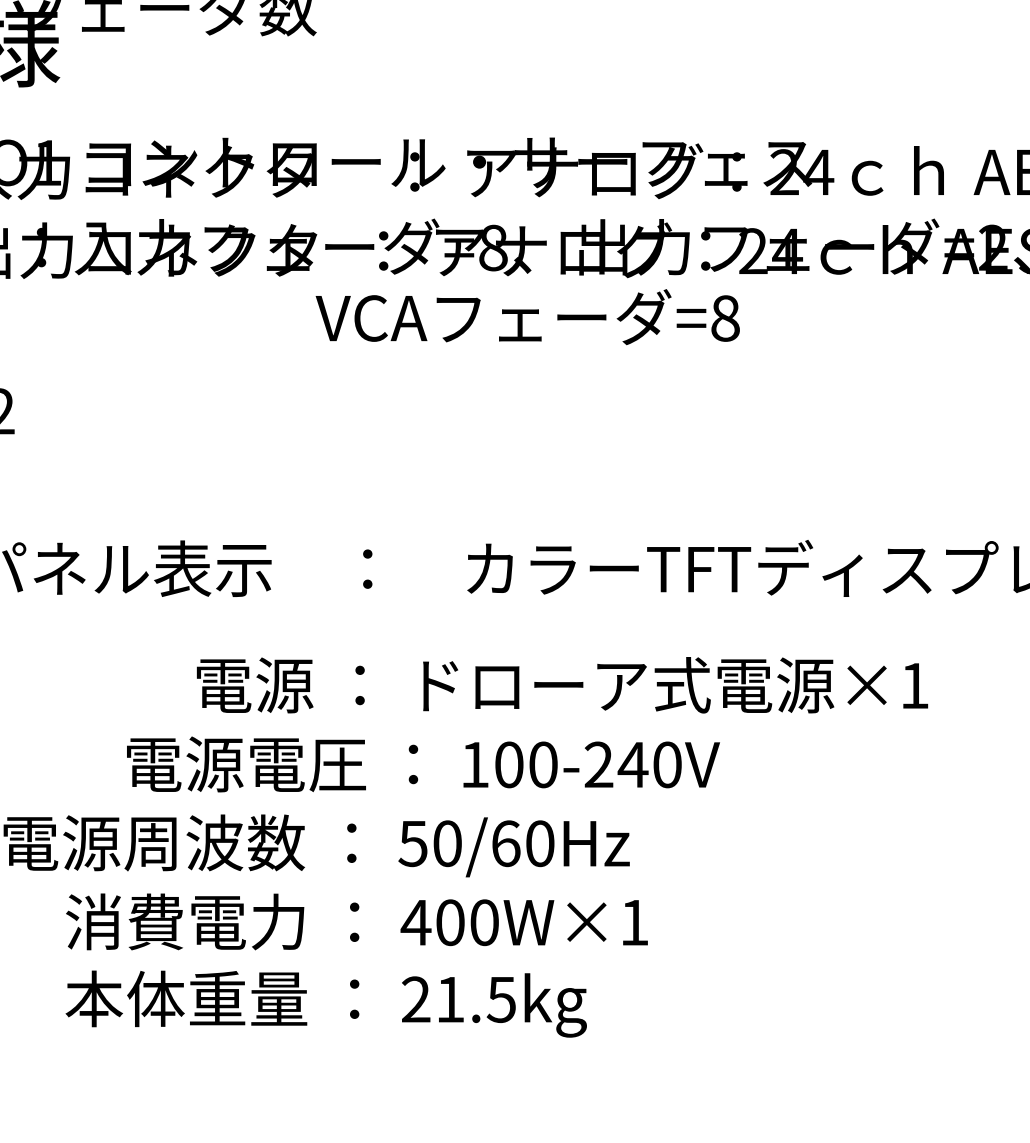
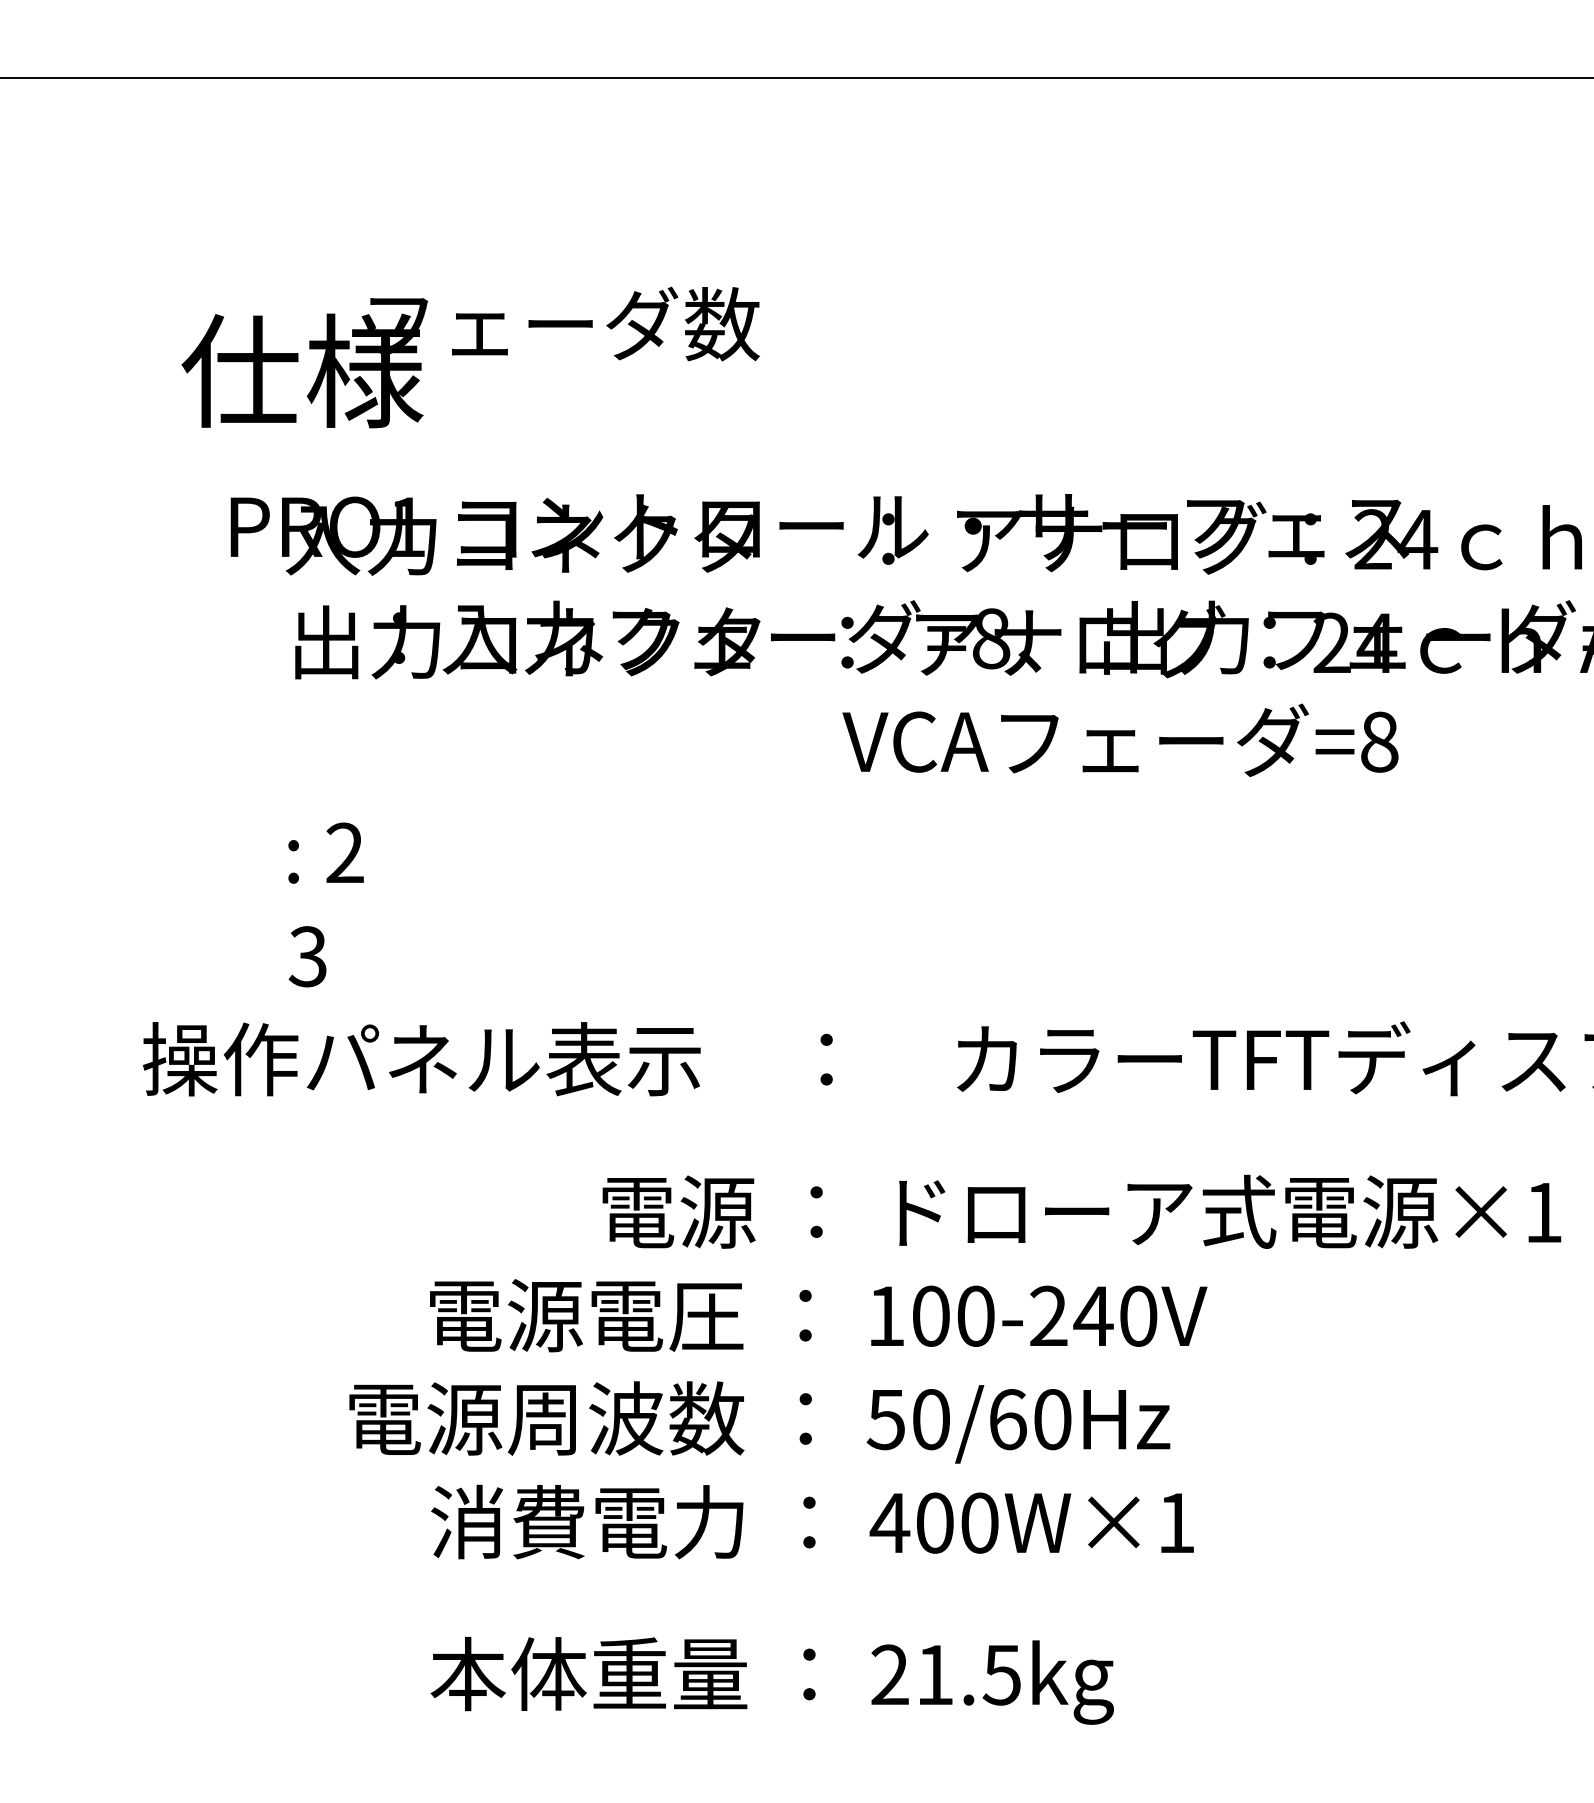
text: (527, 316) -> (1120, 739), moved
text: (423, 764) -> (818, 1315), moved
text: (325, 1003) -> (771, 1680), moved

